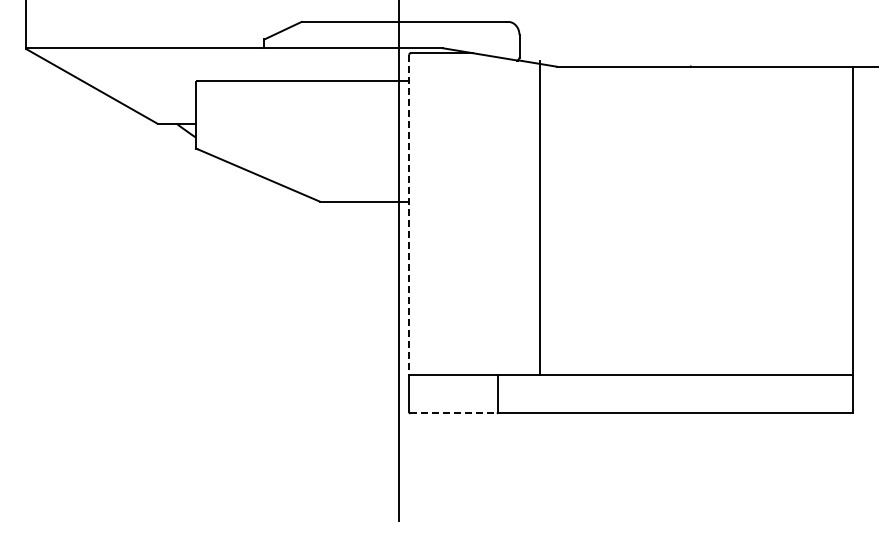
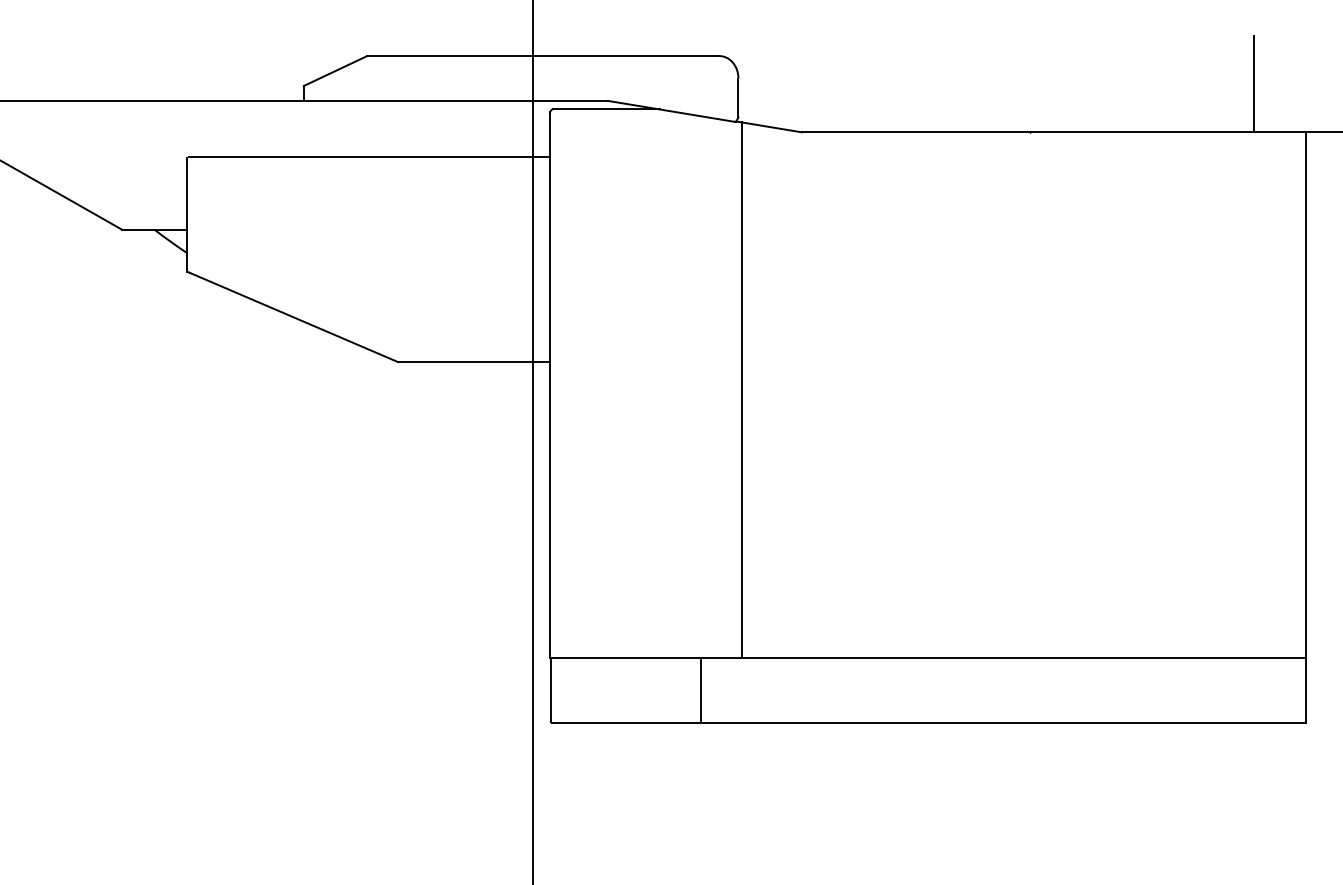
line: (822, 38) -> (1254, 84), added
line: (409, 215) -> (551, 385), dashed -> solid
line: (539, 217) -> (741, 389), moved
line: (454, 413) -> (627, 723), dashed -> solid

